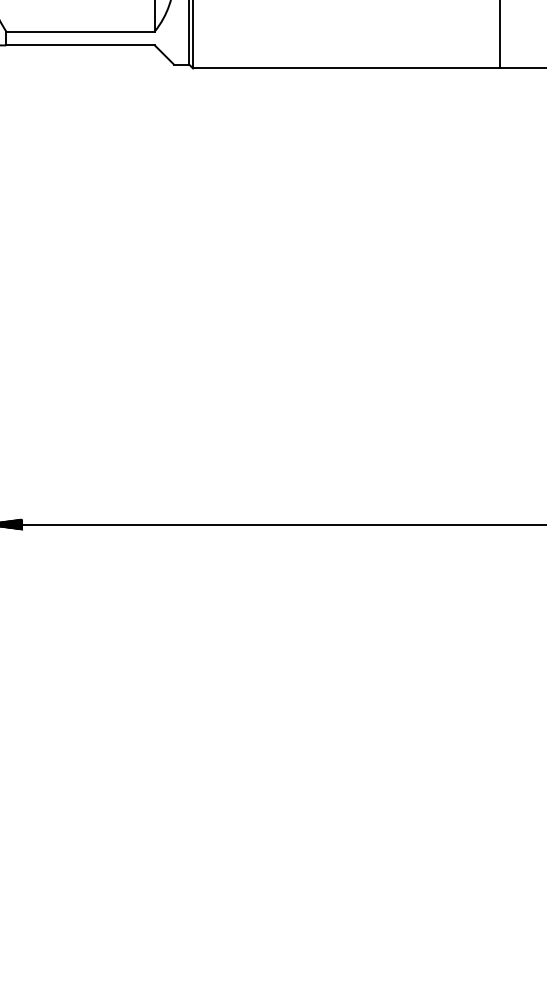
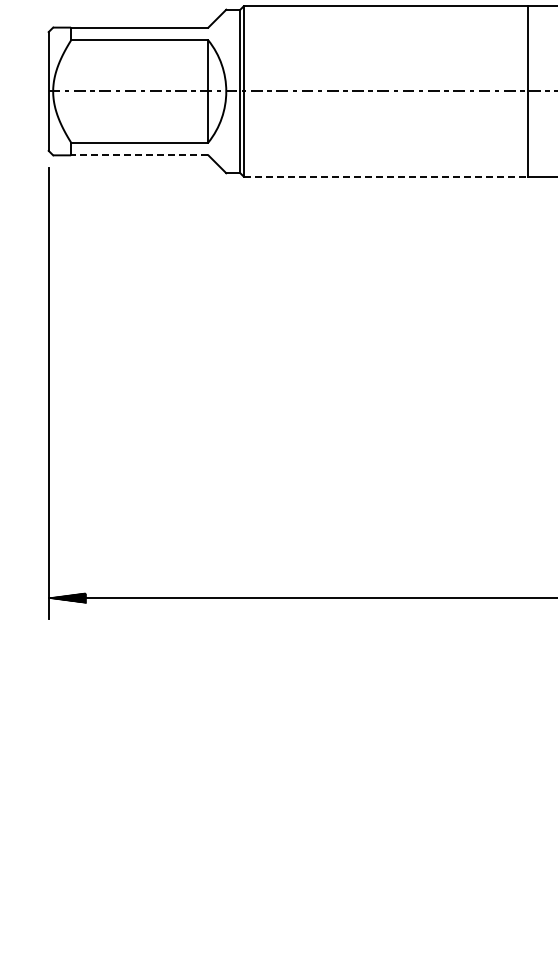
line: (80, 45) -> (139, 155), solid -> dashed
line: (347, 68) -> (386, 176), solid -> dashed

